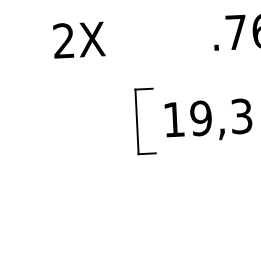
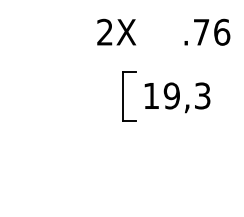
text: (79, 39) -> (116, 31), moved

